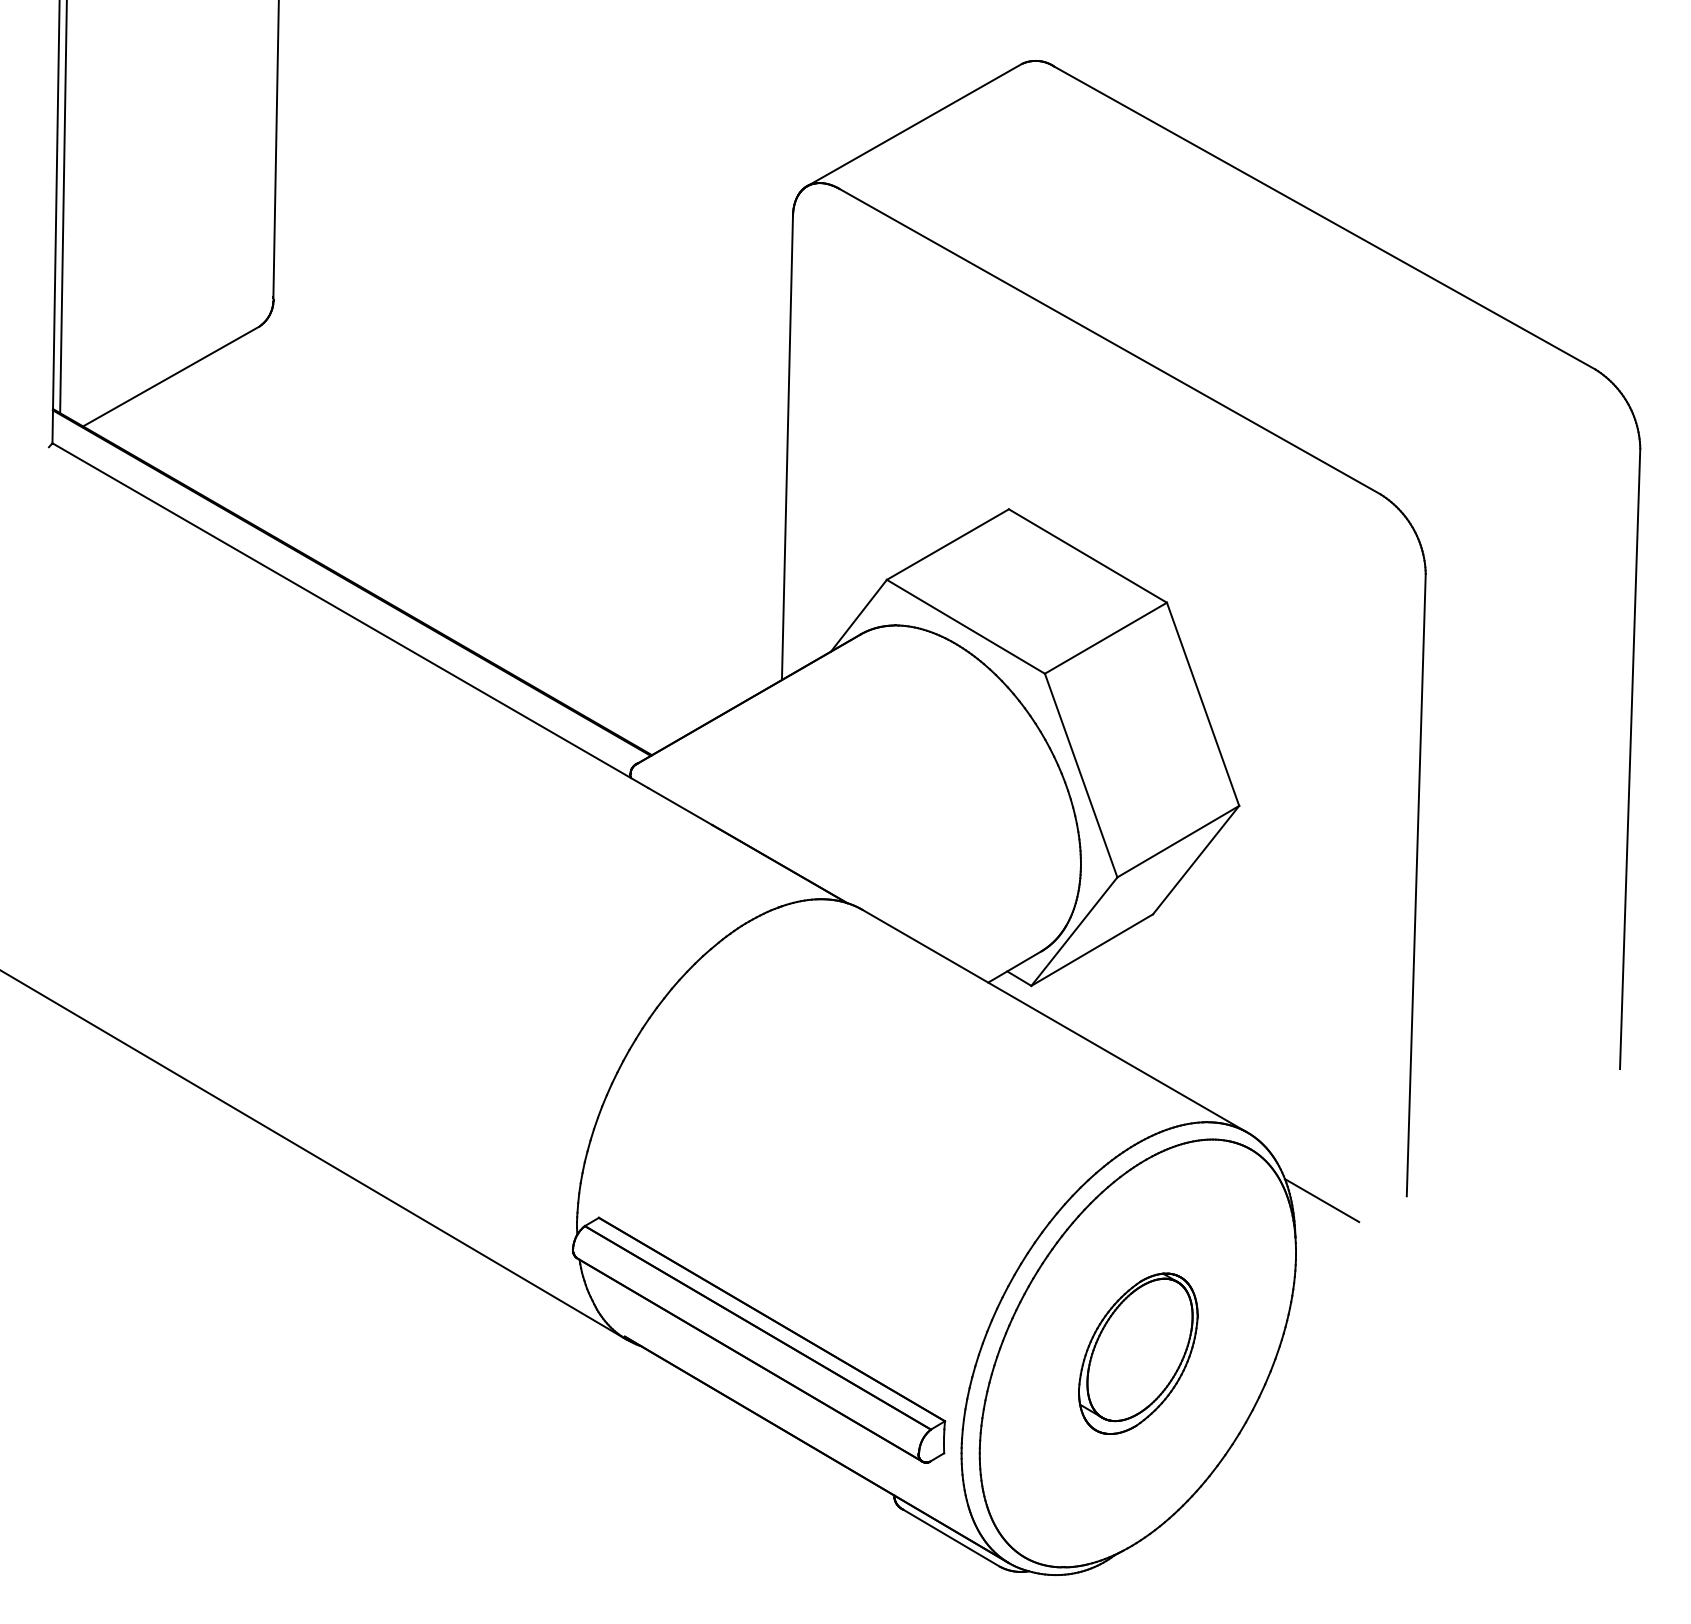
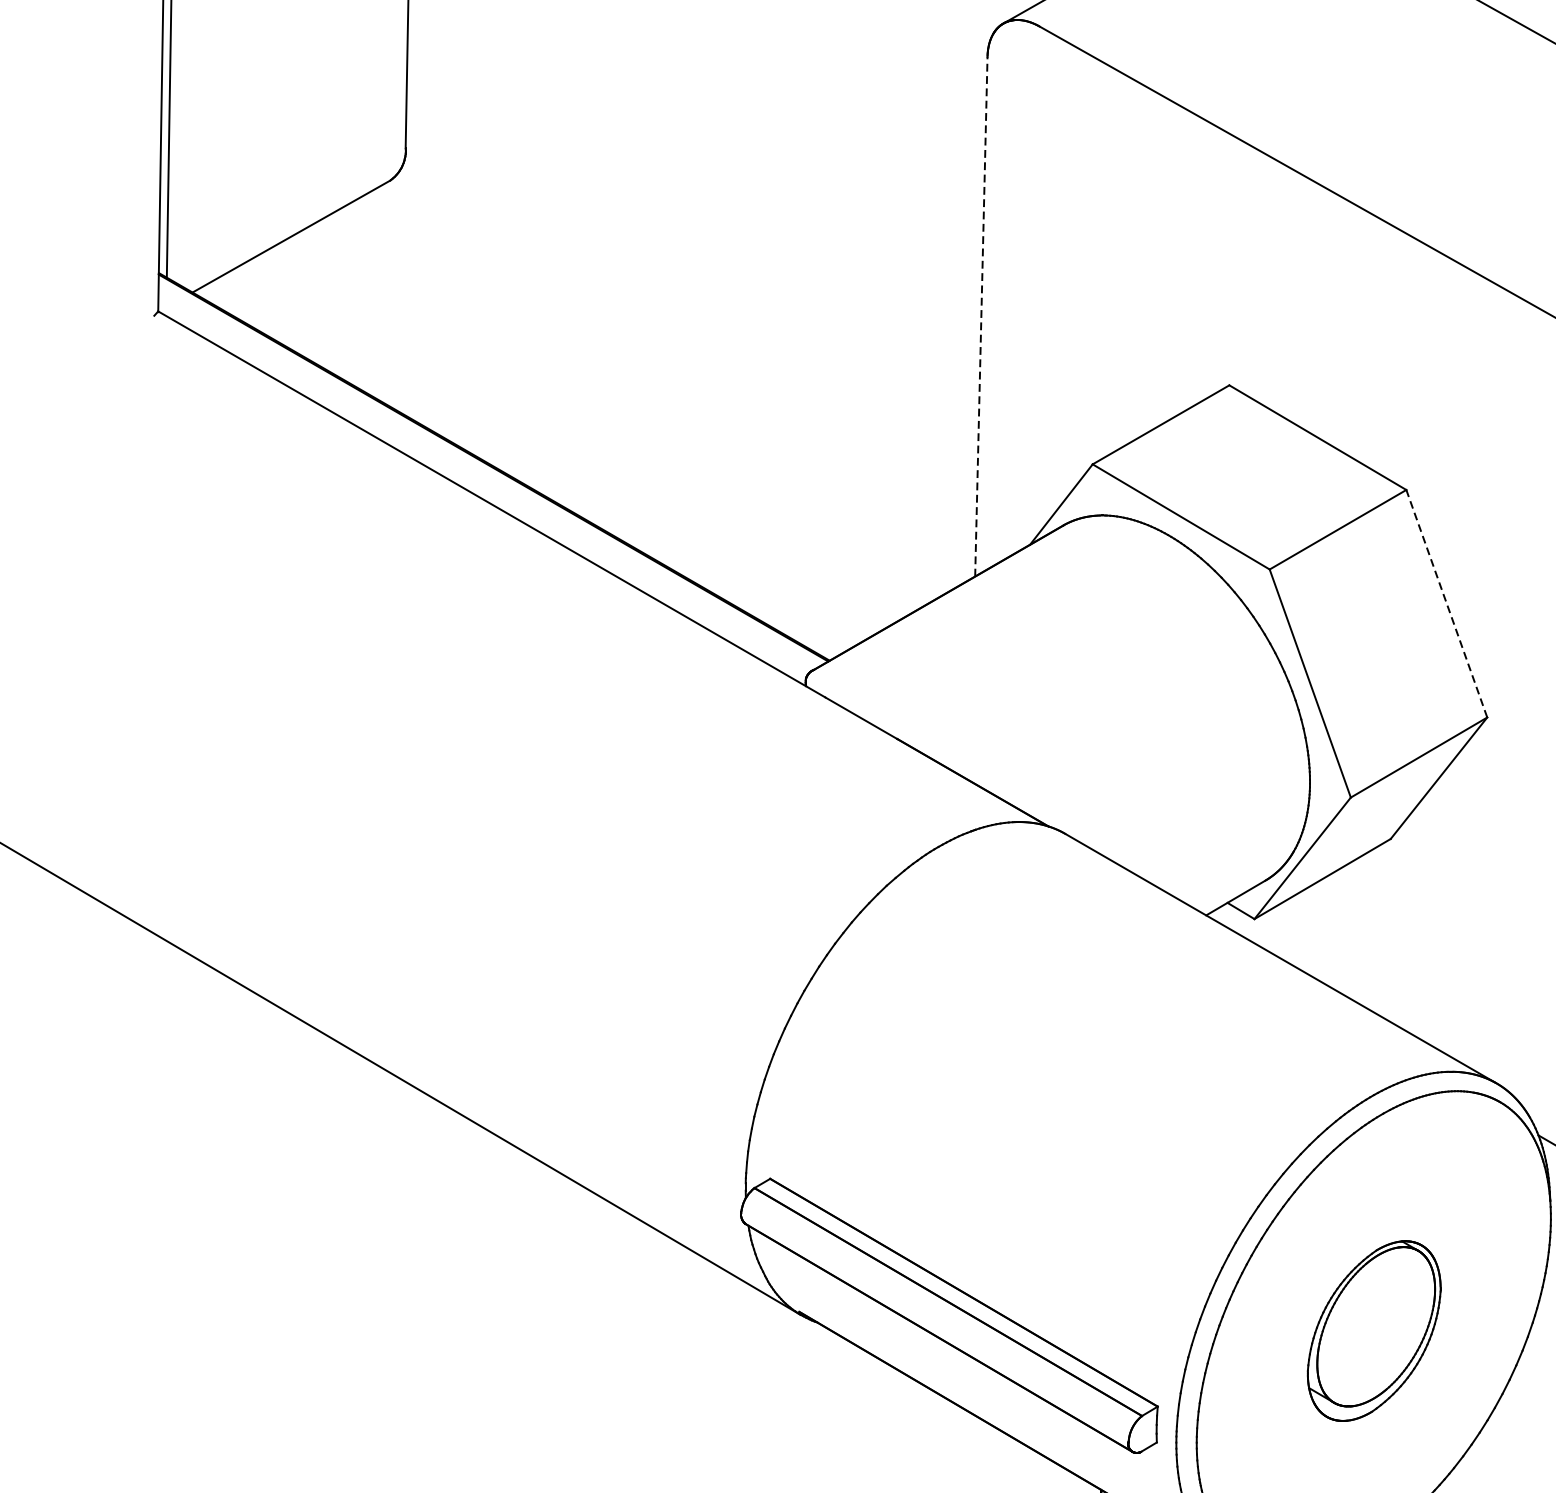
line: (787, 447) -> (981, 316), solid -> dashed
line: (1203, 704) -> (1447, 603), solid -> dashed

